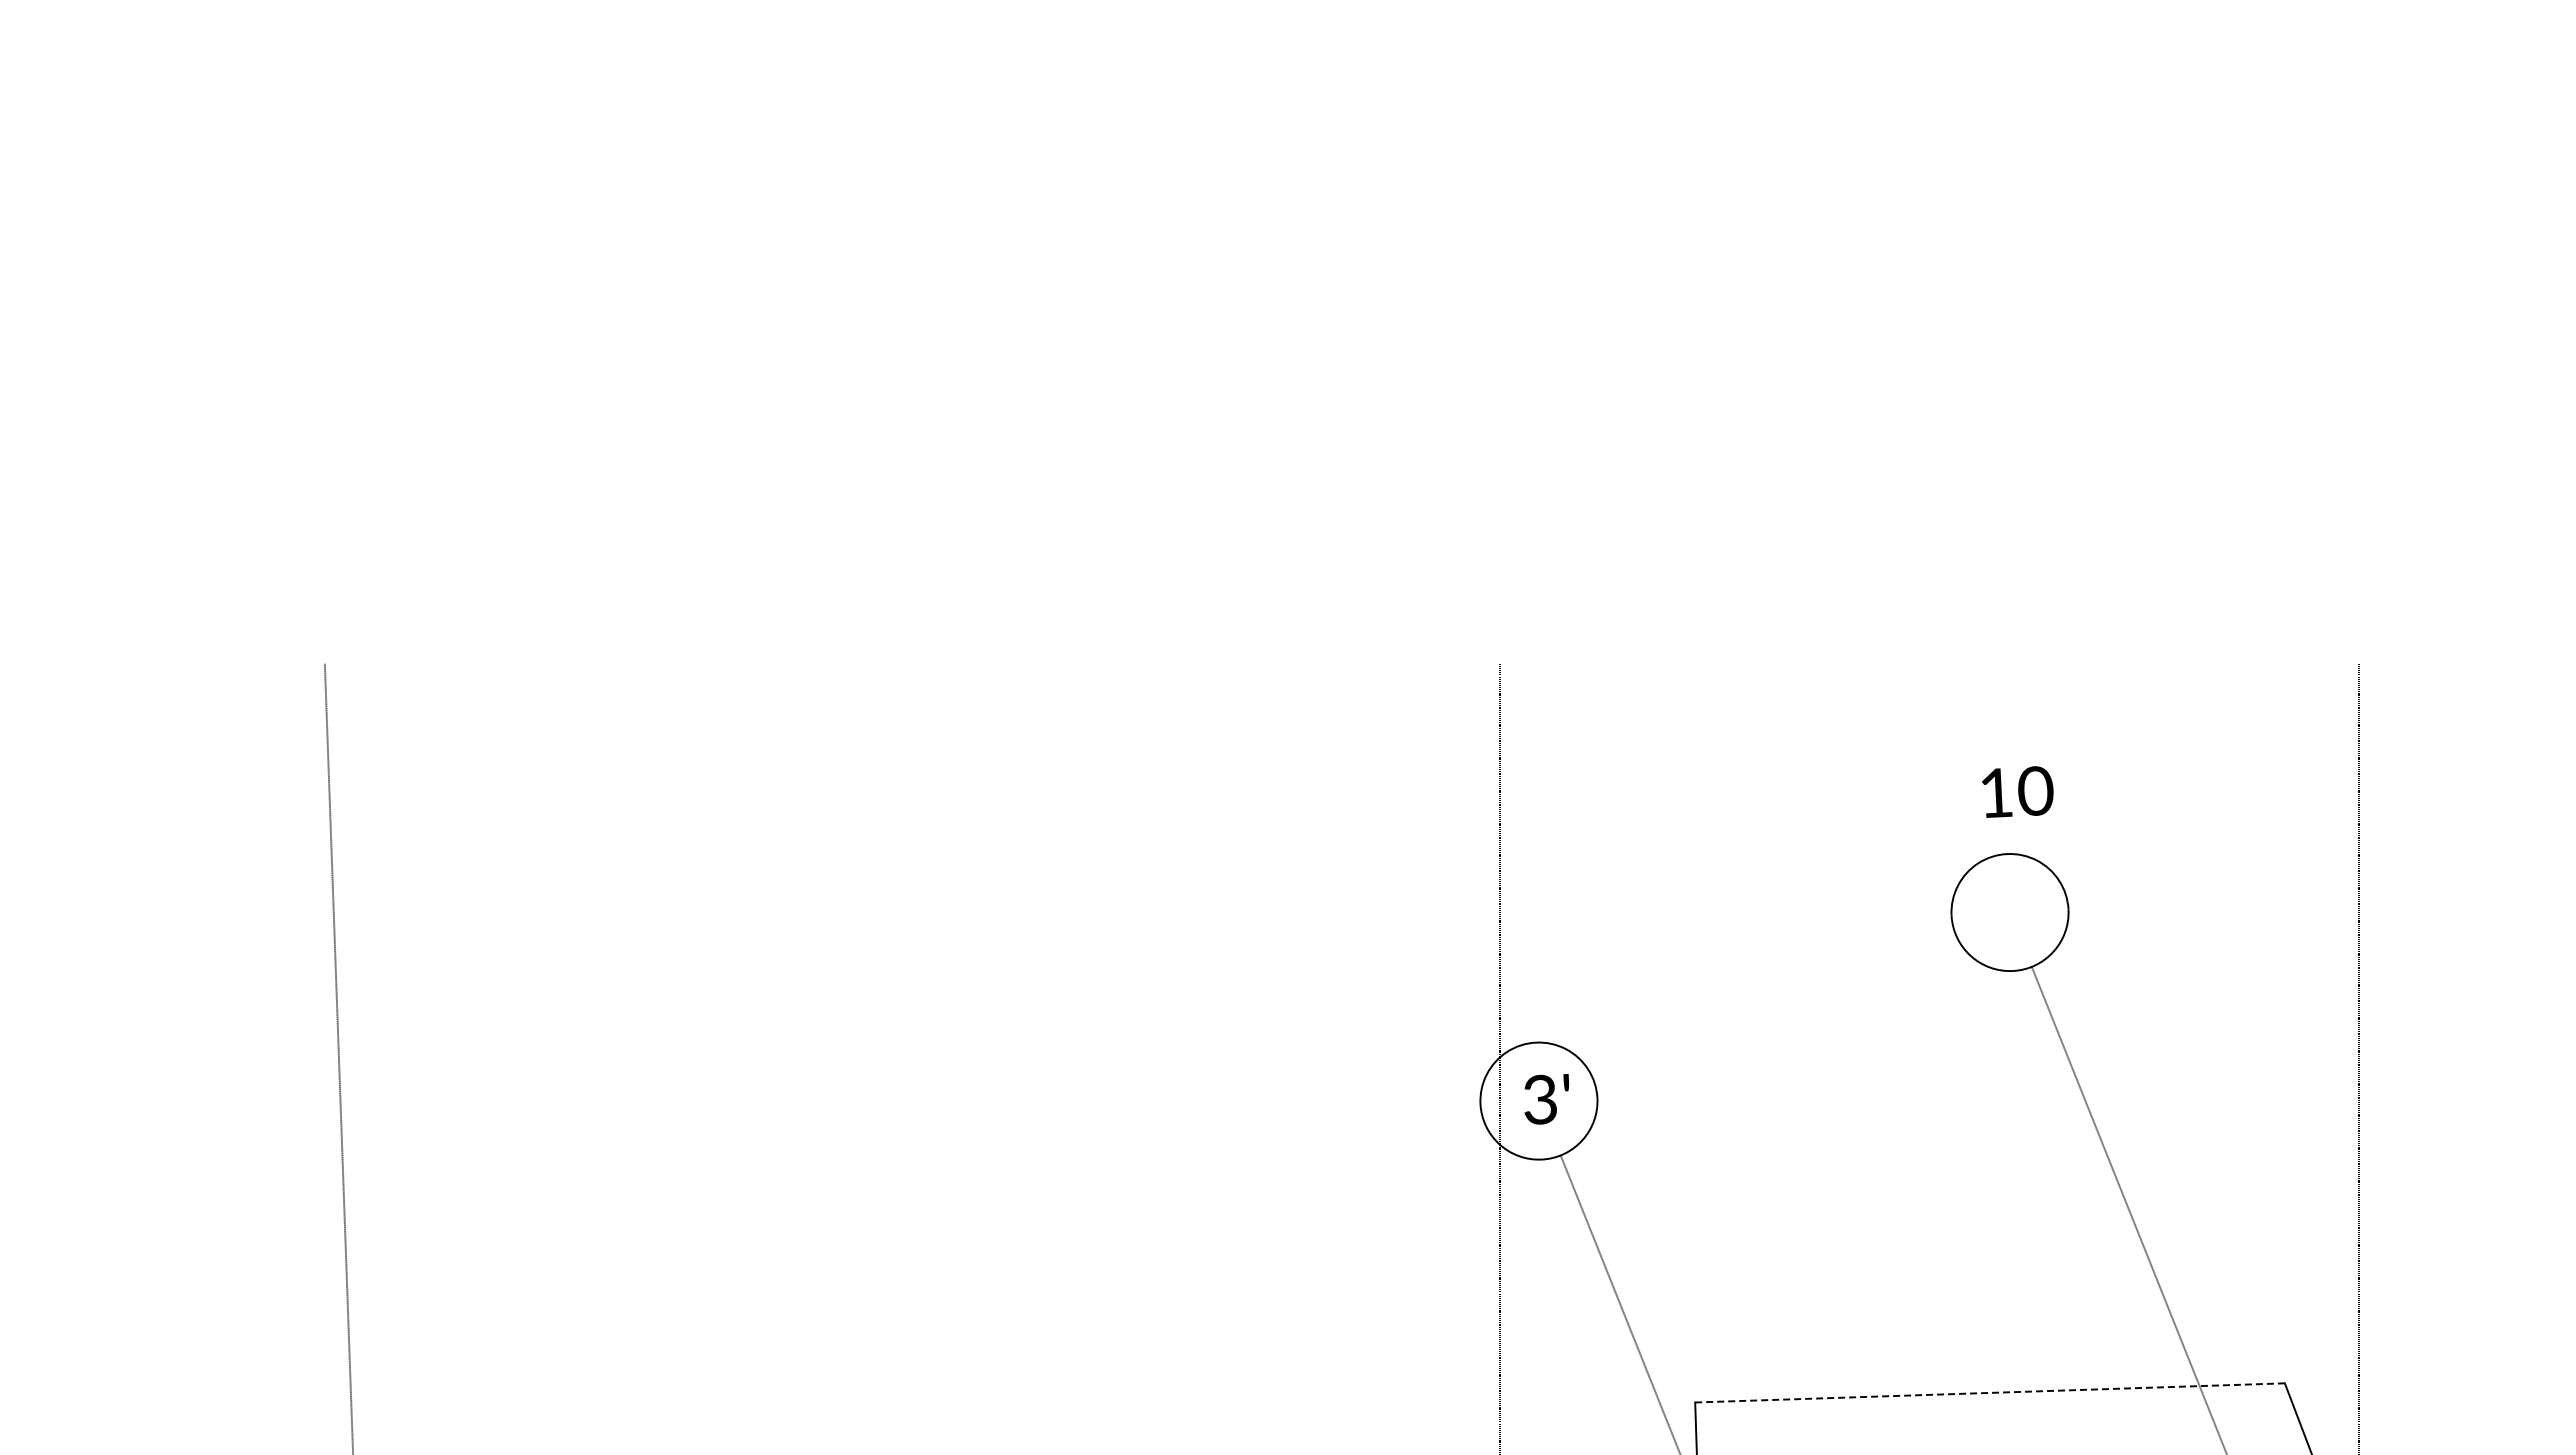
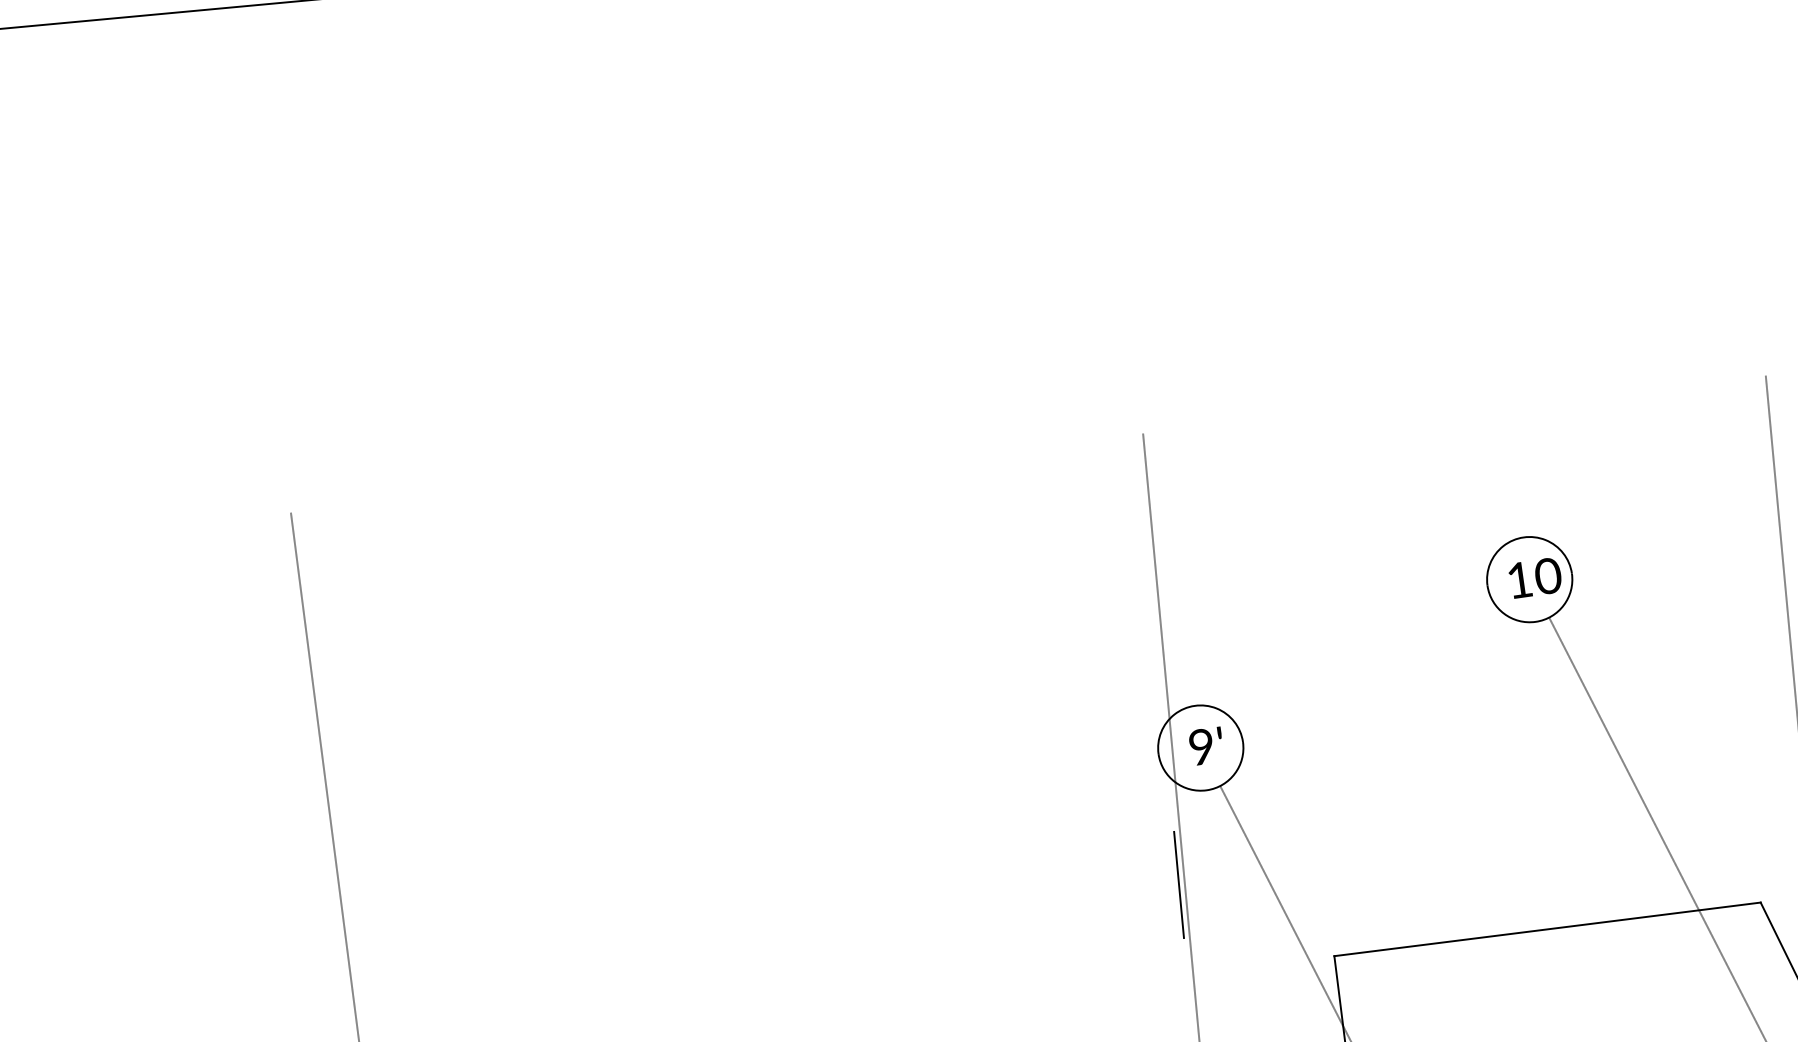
text: (2017, 791) -> (1535, 577), moved
text: (1540, 1099) -> (1201, 746), 3' -> 9'
line: (1491, 1285) -> (1178, 885), added
line: (1990, 1392) -> (1547, 929), dashed -> solid

